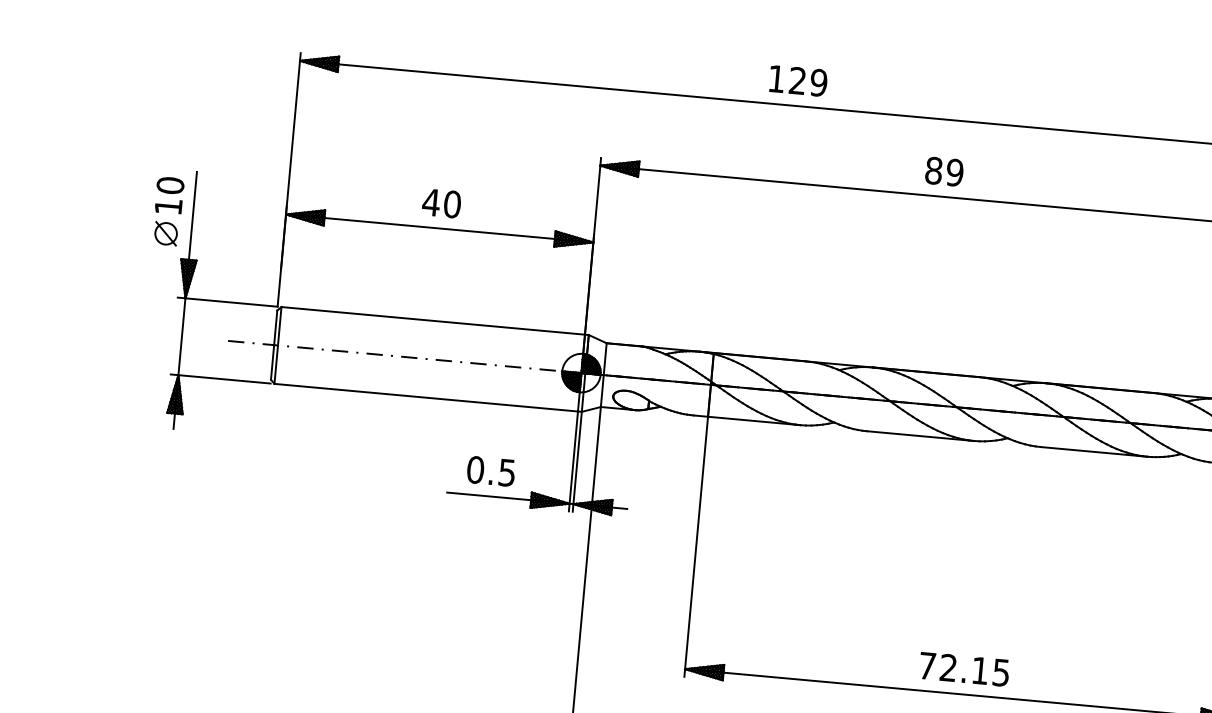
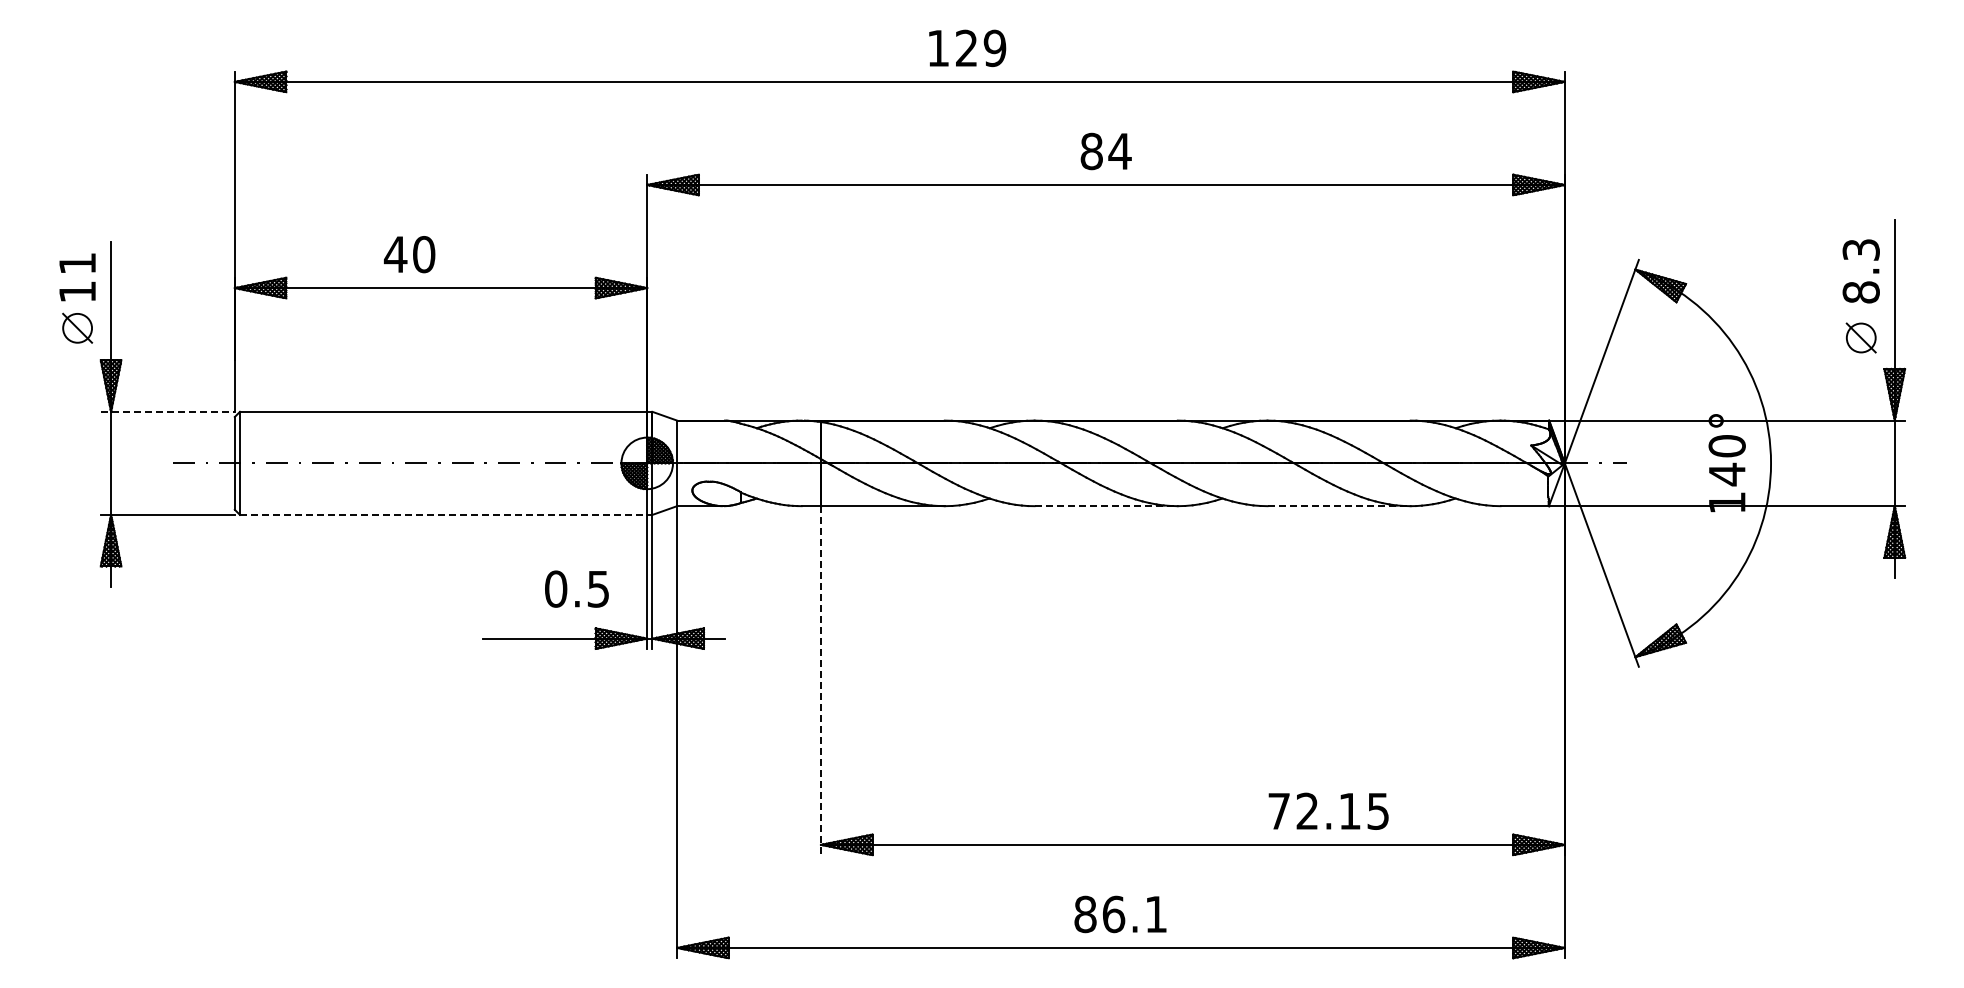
text: (798, 81) -> (967, 48), moved
text: (954, 172) -> (1119, 151), 89 -> 84
text: (170, 185) -> (77, 263), 10 -> 11
text: (441, 203) -> (409, 254), moved
line: (228, 301) -> (168, 411), solid -> dashed
line: (426, 397) -> (443, 514), solid -> dashed
line: (920, 436) -> (1106, 506), solid -> dashed
line: (1094, 452) -> (1339, 506), solid -> dashed
text: (490, 470) -> (576, 588), moved
line: (695, 547) -> (820, 681), solid -> dashed
text: (964, 668) -> (1328, 810), moved

